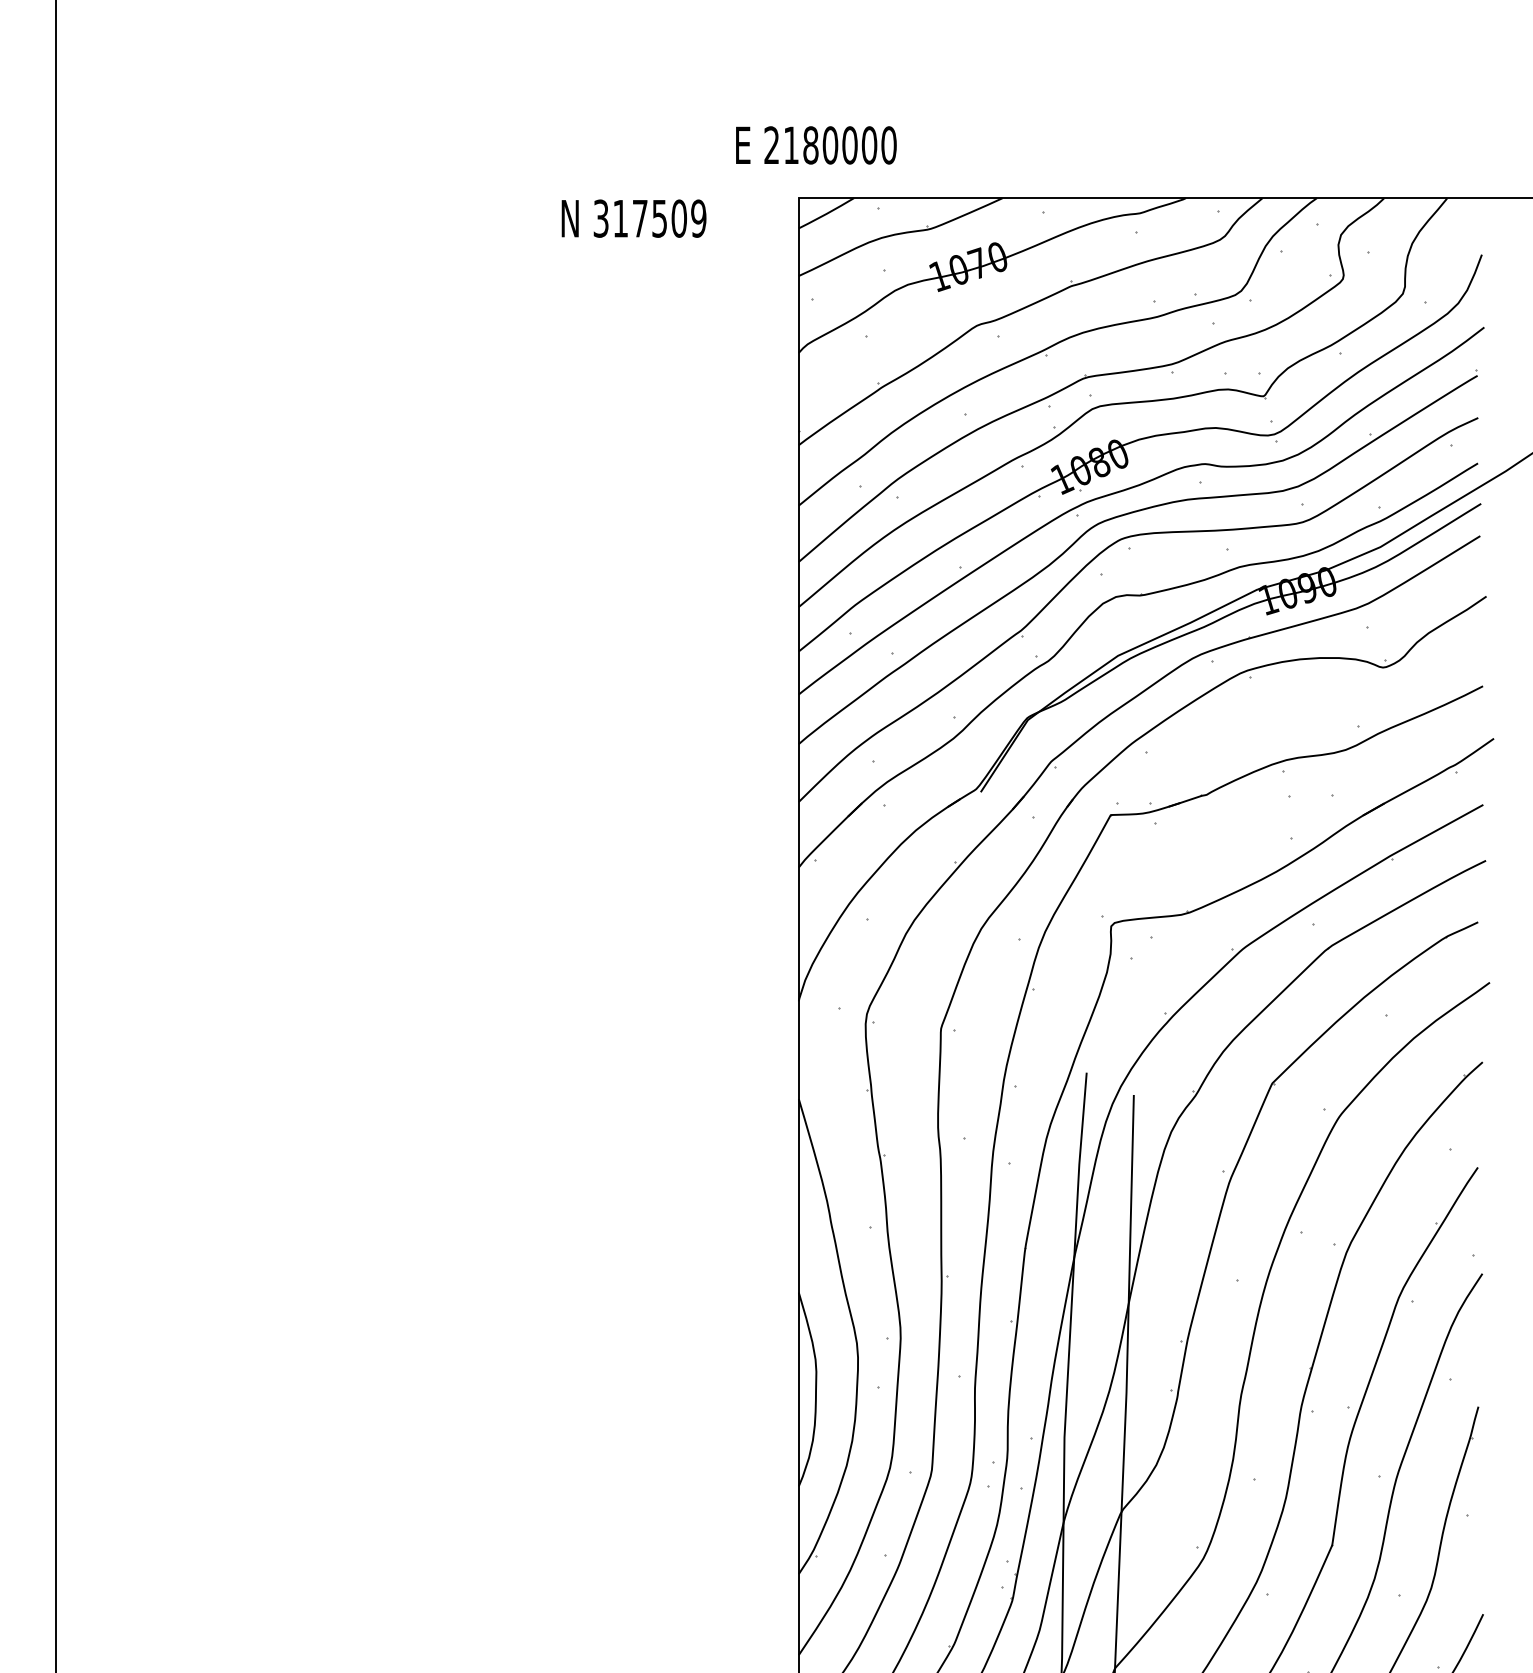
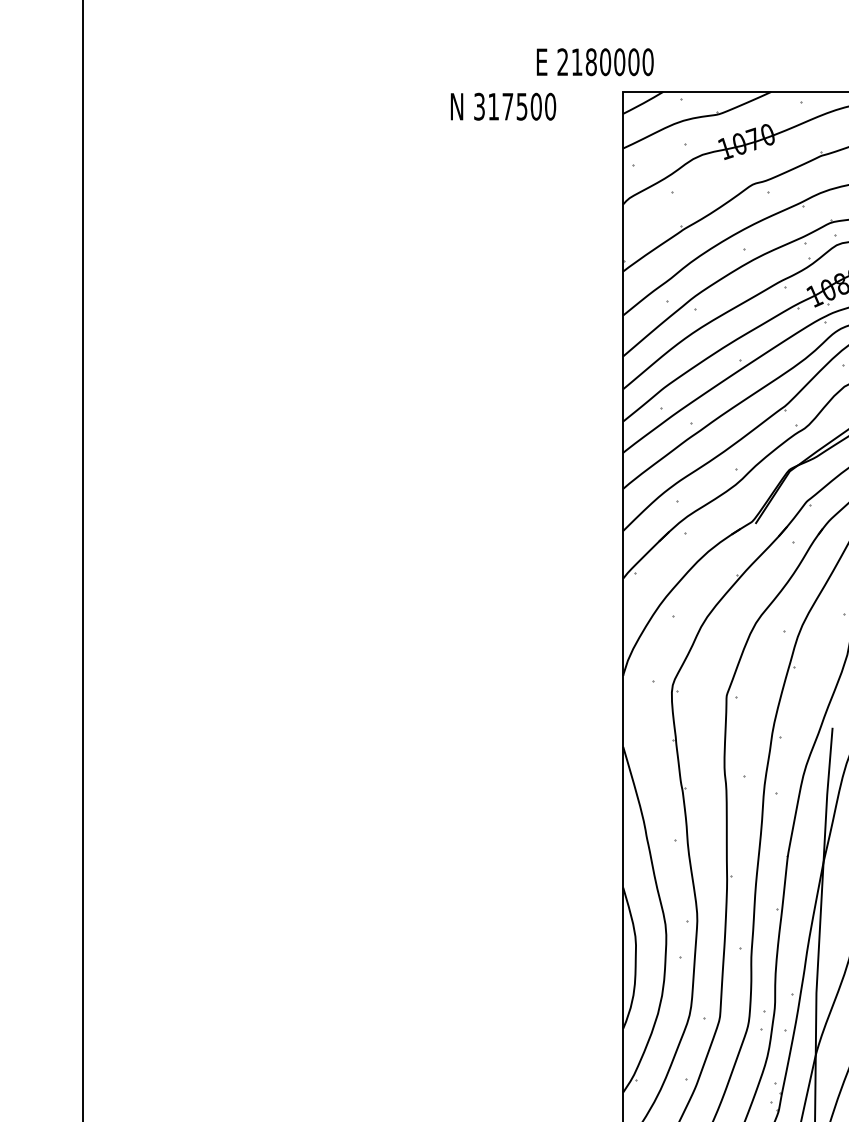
text: (816, 145) -> (595, 62), moved
text: (698, 218) -> (550, 106), 317509 -> 317500

